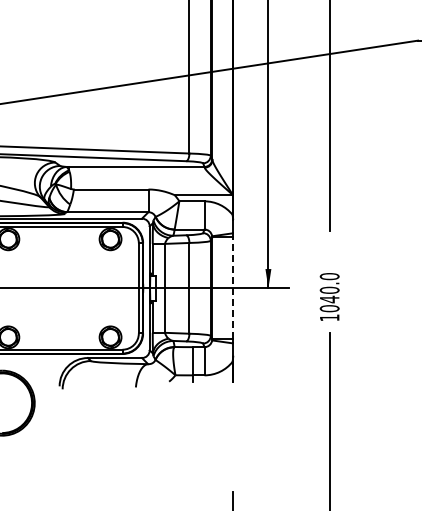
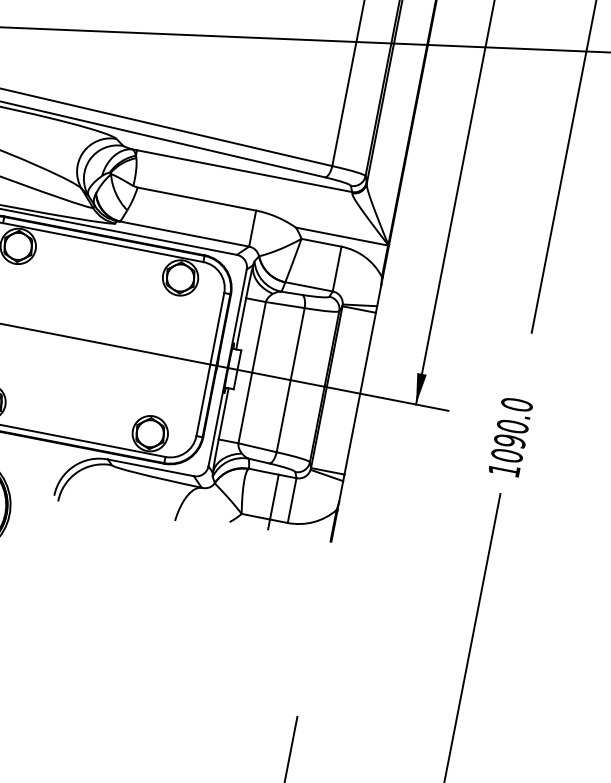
line: (233, 288) -> (360, 393), dashed -> solid
text: (329, 299) -> (509, 441), 1040.0 -> 1090.0

